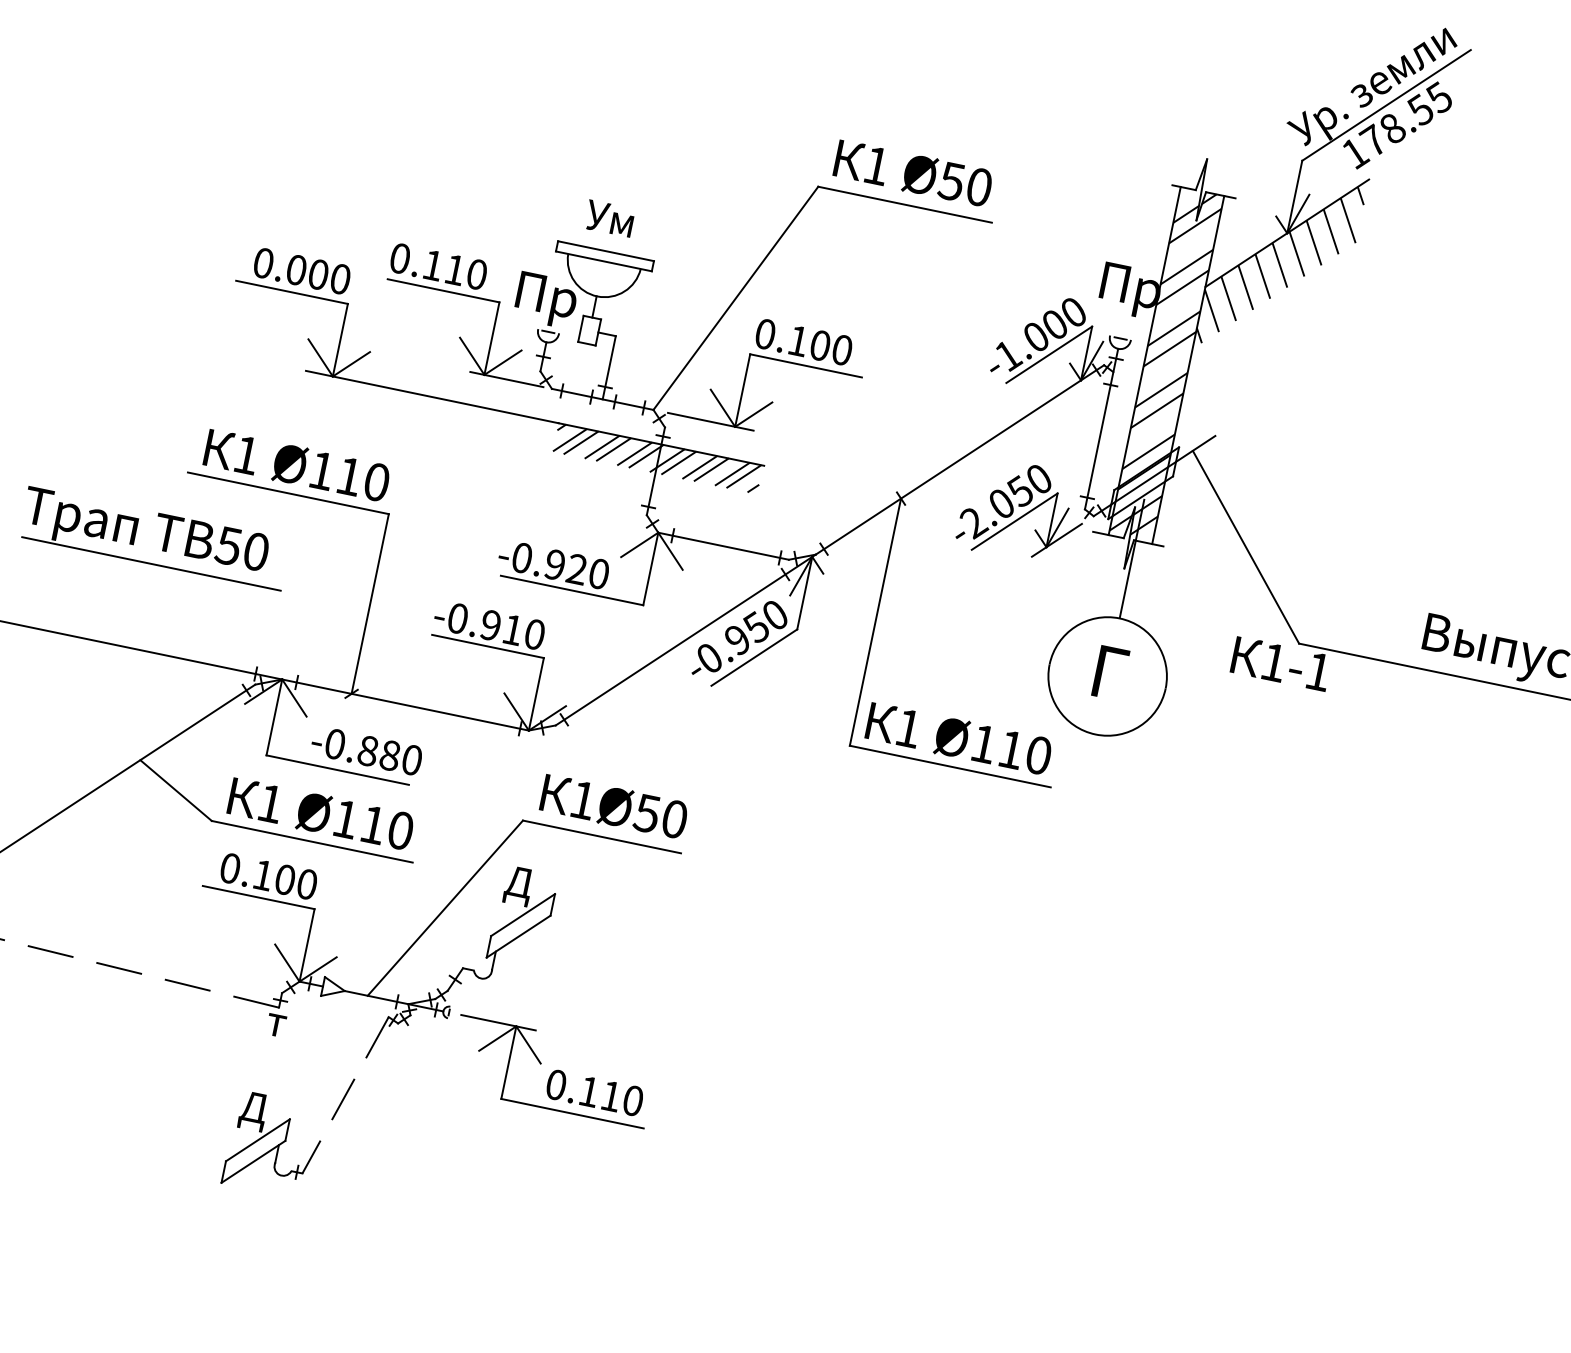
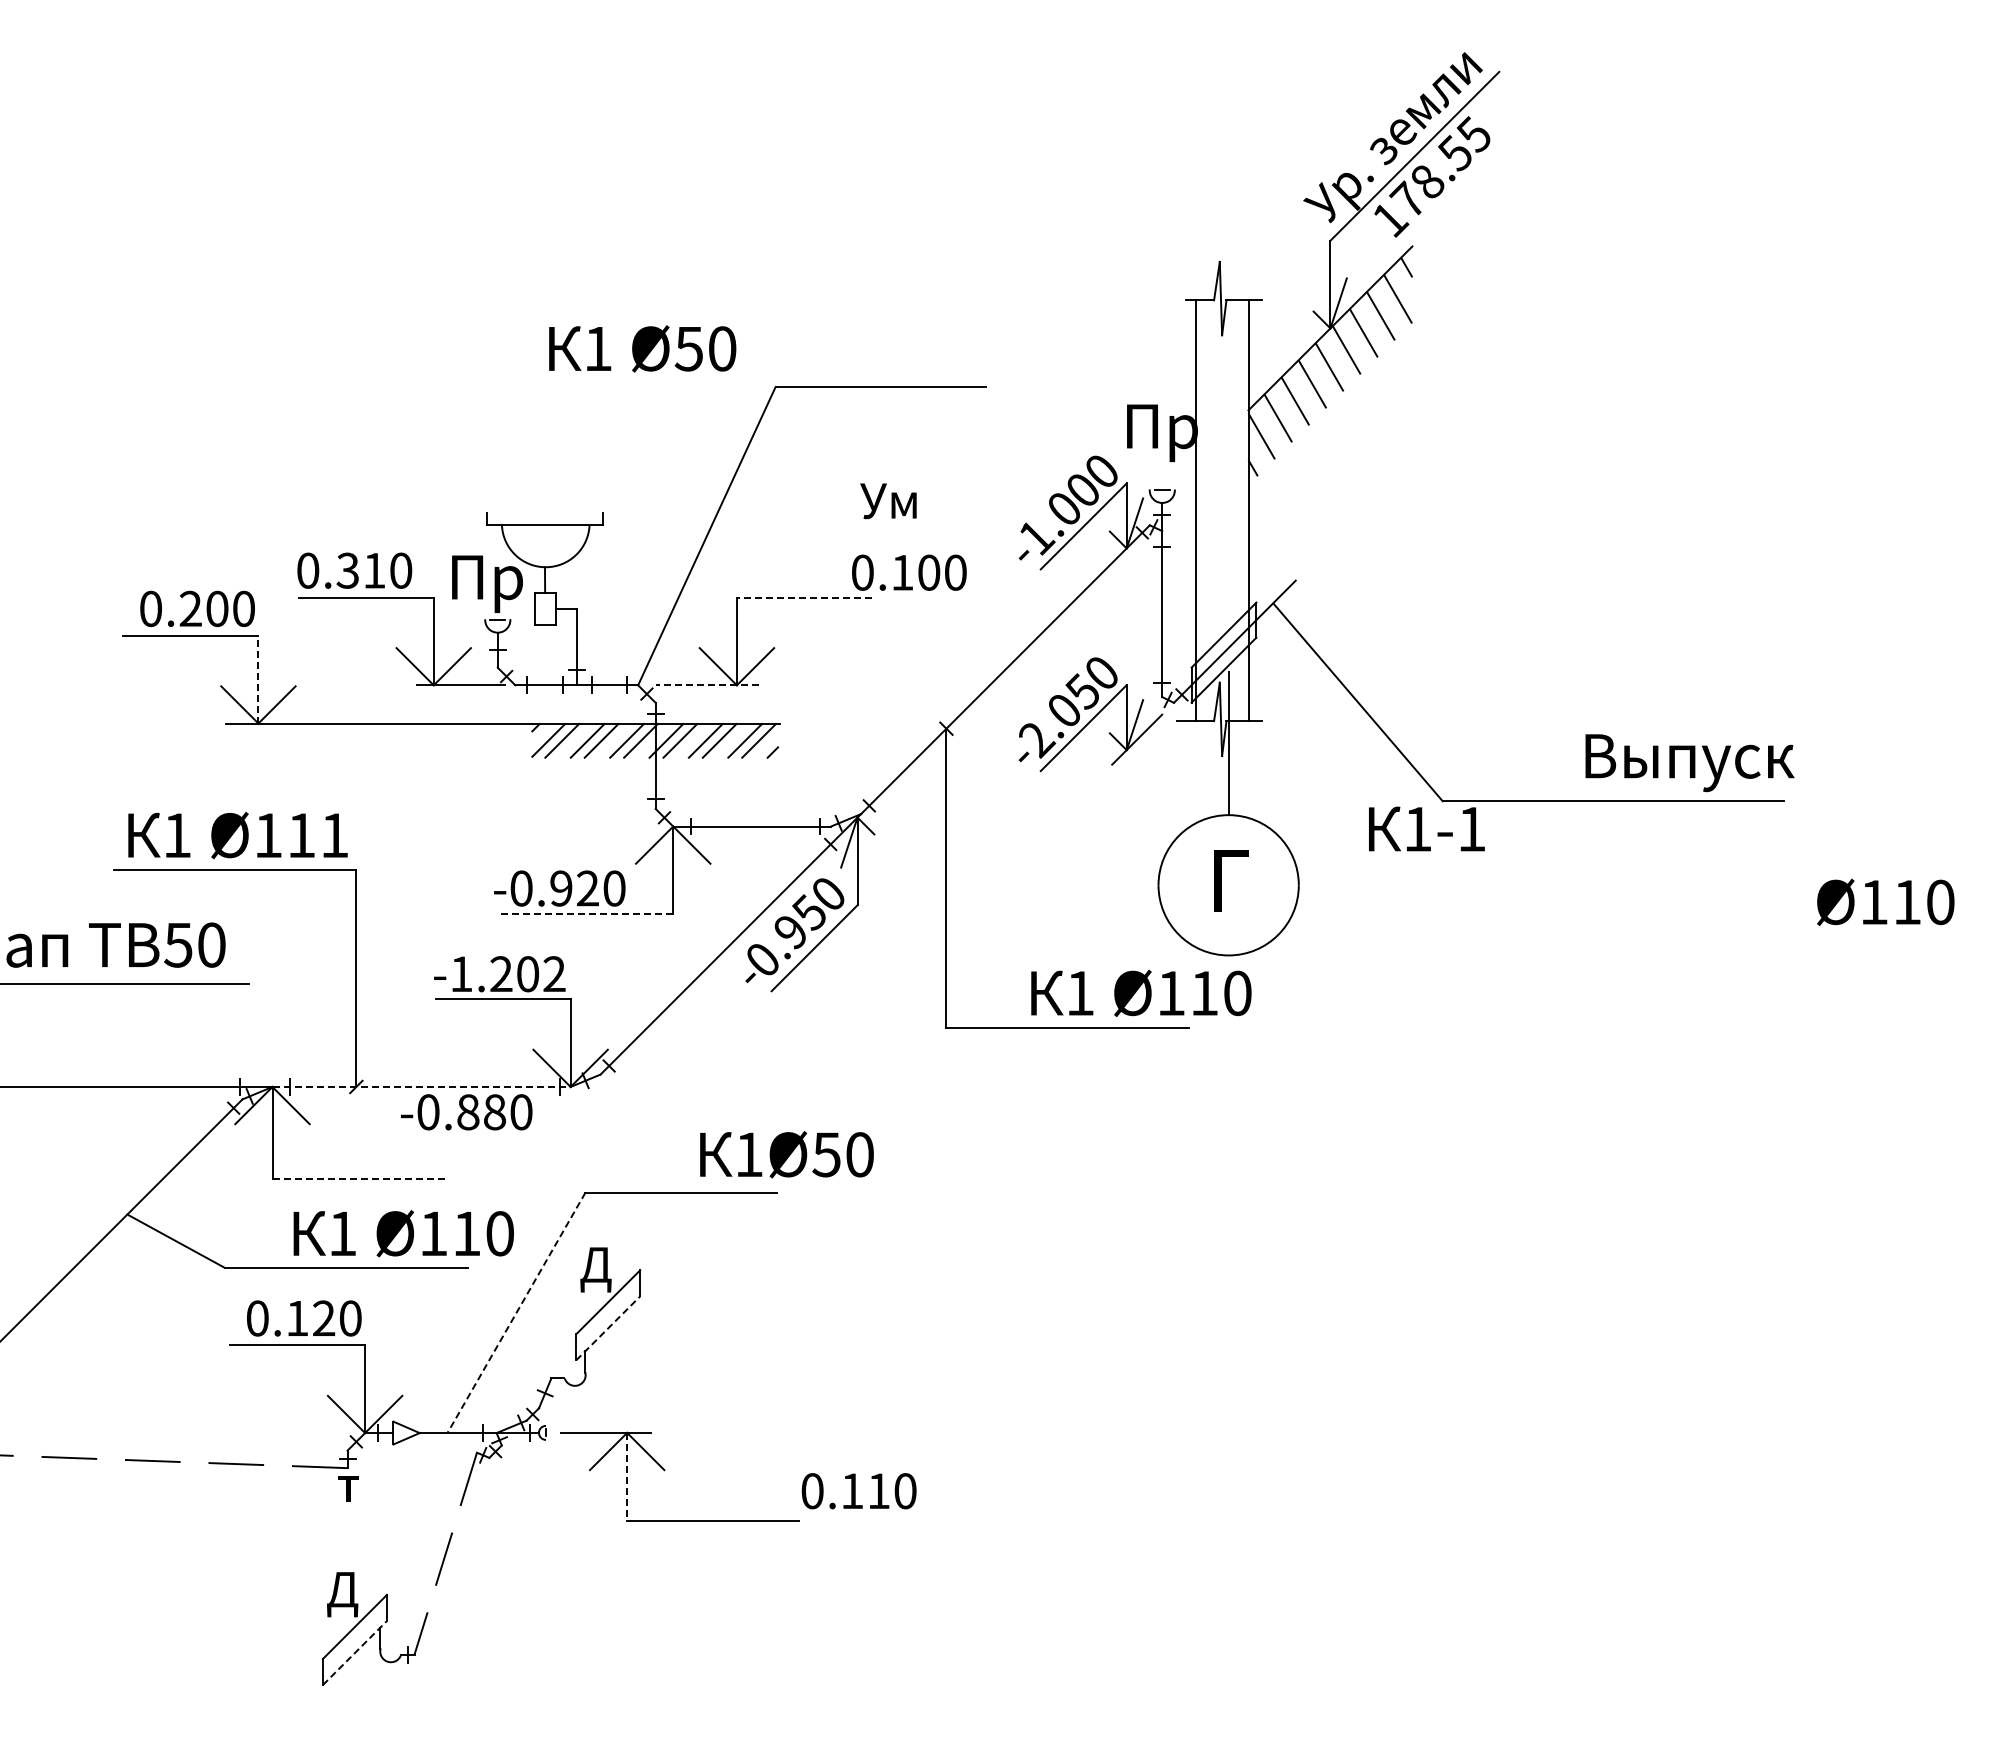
text: (913, 173) -> (642, 348), moved
text: (609, 218) -> (888, 501), moved
line: (605, 250) -> (544, 512), removed
text: (432, 265) -> (347, 570), 0.110 -> 0.310
text: (296, 269) -> (190, 608), 0.000 -> 0.200
line: (340, 340) -> (258, 679), solid -> dashed
text: (804, 342) -> (909, 572), moved
hatch: (1169, 350) -> (1221, 492), removed
line: (806, 365) -> (804, 597), solid -> dashed
line: (710, 421) -> (707, 685), solid -> dashed
text: (376, 482) -> (334, 835), Ø110 -> Ø111
line: (572, 590) -> (587, 914), solid -> dashed
text: (495, 626) -> (507, 974), -0.910 -> -1.202
line: (406, 704) -> (422, 1086), solid -> dashed
text: (959, 738) -> (1141, 992), moved
text: (366, 750) -> (466, 1112), moved
line: (338, 770) -> (359, 1178), solid -> dashed
text: (613, 806) -> (786, 1154), moved
text: (320, 813) -> (403, 1233), moved
text: (285, 879) -> (324, 1318), 0.100 -> 0.120
line: (445, 907) -> (516, 1312), solid -> dashed
line: (518, 936) -> (608, 1327), solid -> dashed
line: (509, 1062) -> (627, 1476), solid -> dashed
text: (594, 1093) -> (858, 1491), moved
line: (254, 1161) -> (355, 1652), solid -> dashed

